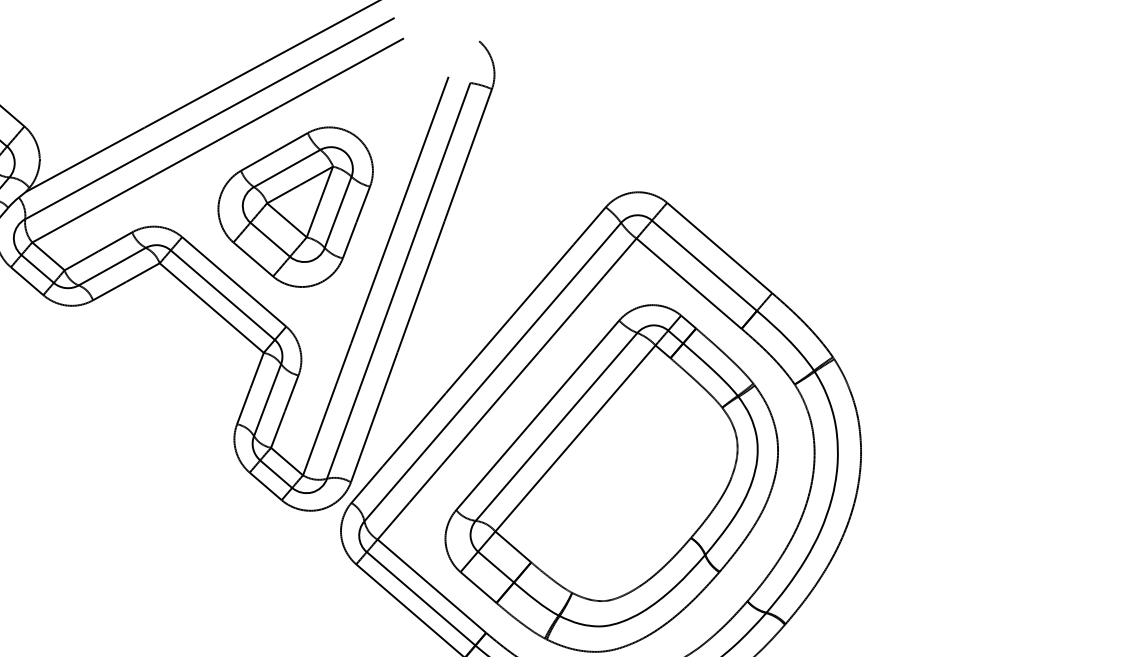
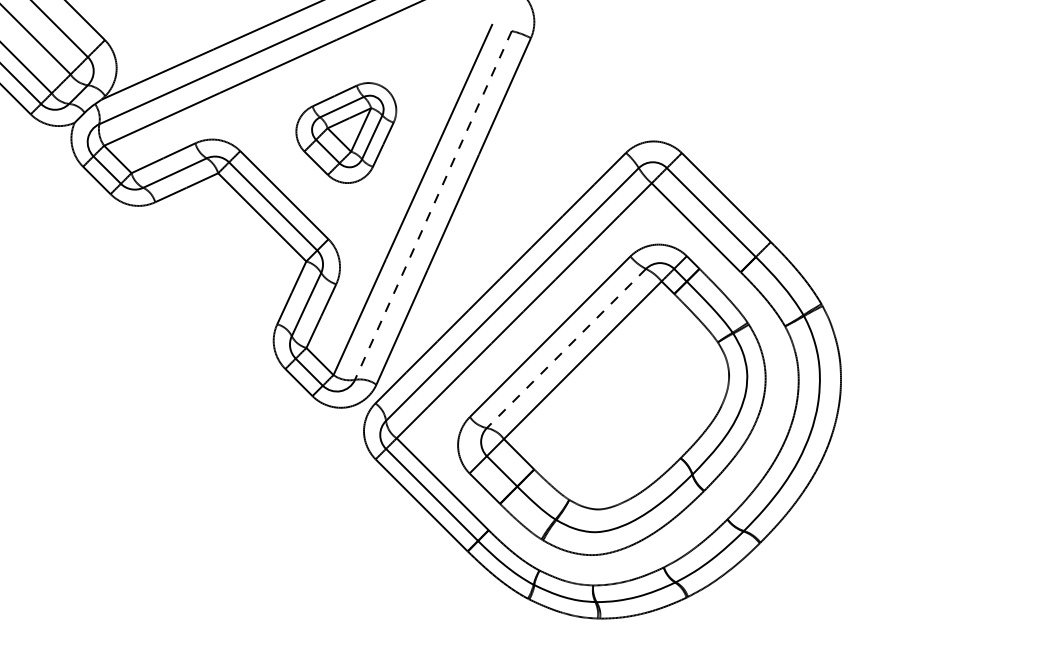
part: (297, 207) -> (346, 132), size x0.7
line: (398, 280) -> (433, 205), solid -> dashed
line: (556, 426) -> (566, 348), solid -> dashed

